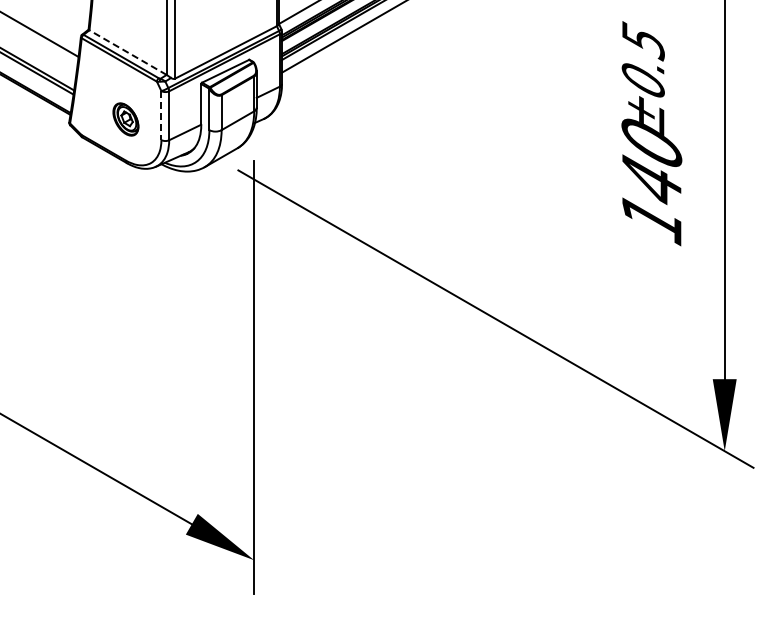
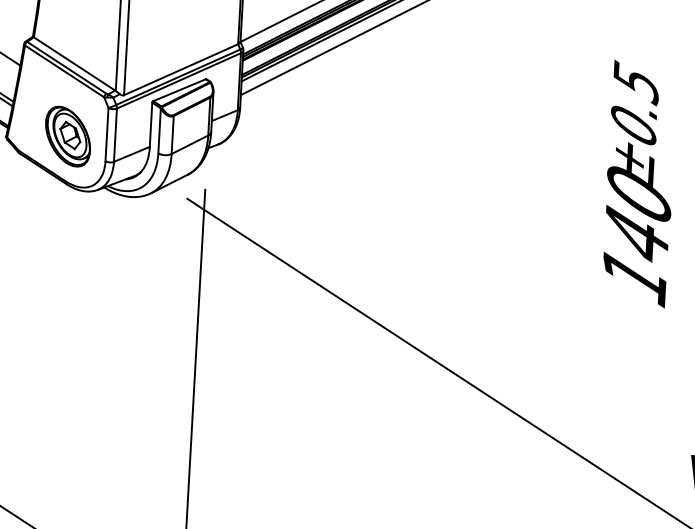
line: (128, 52) -> (75, 63), dashed -> solid
line: (161, 116) -> (107, 135), dashed -> solid
part: (125, 119) -> (67, 136), size x1.67

